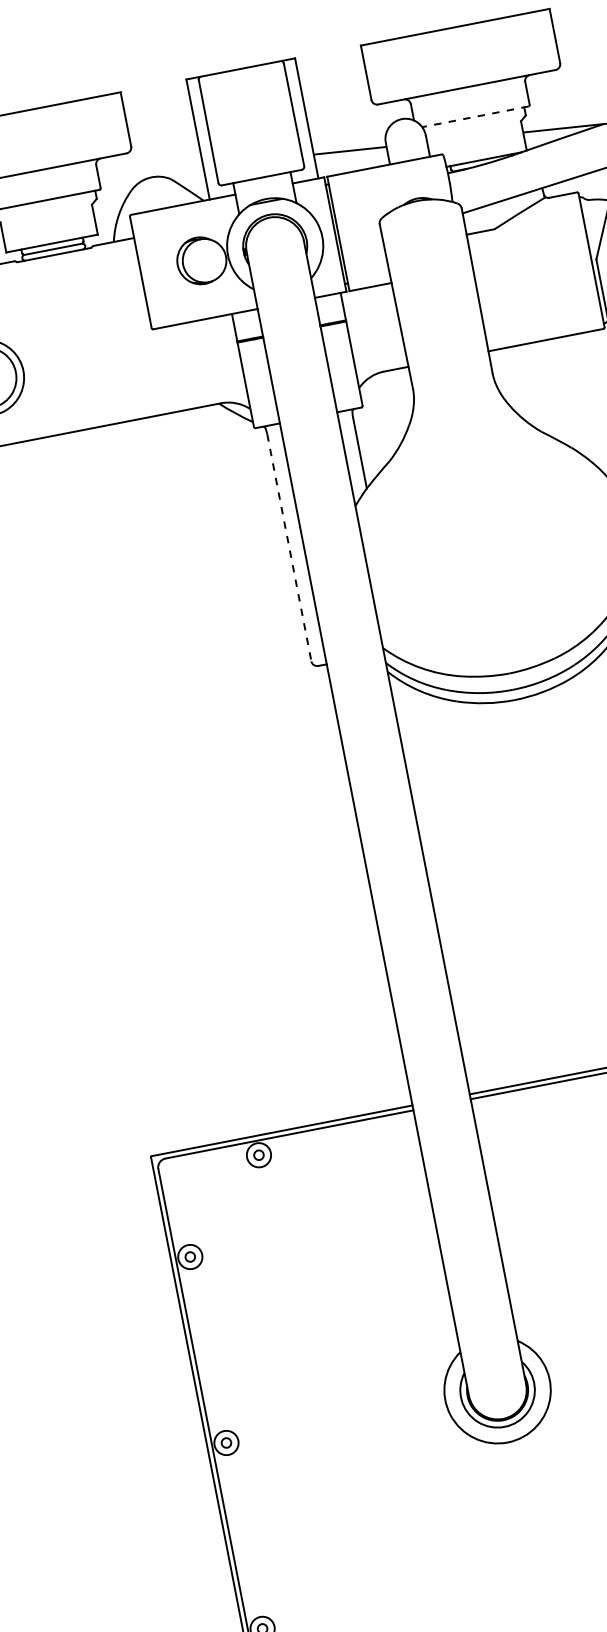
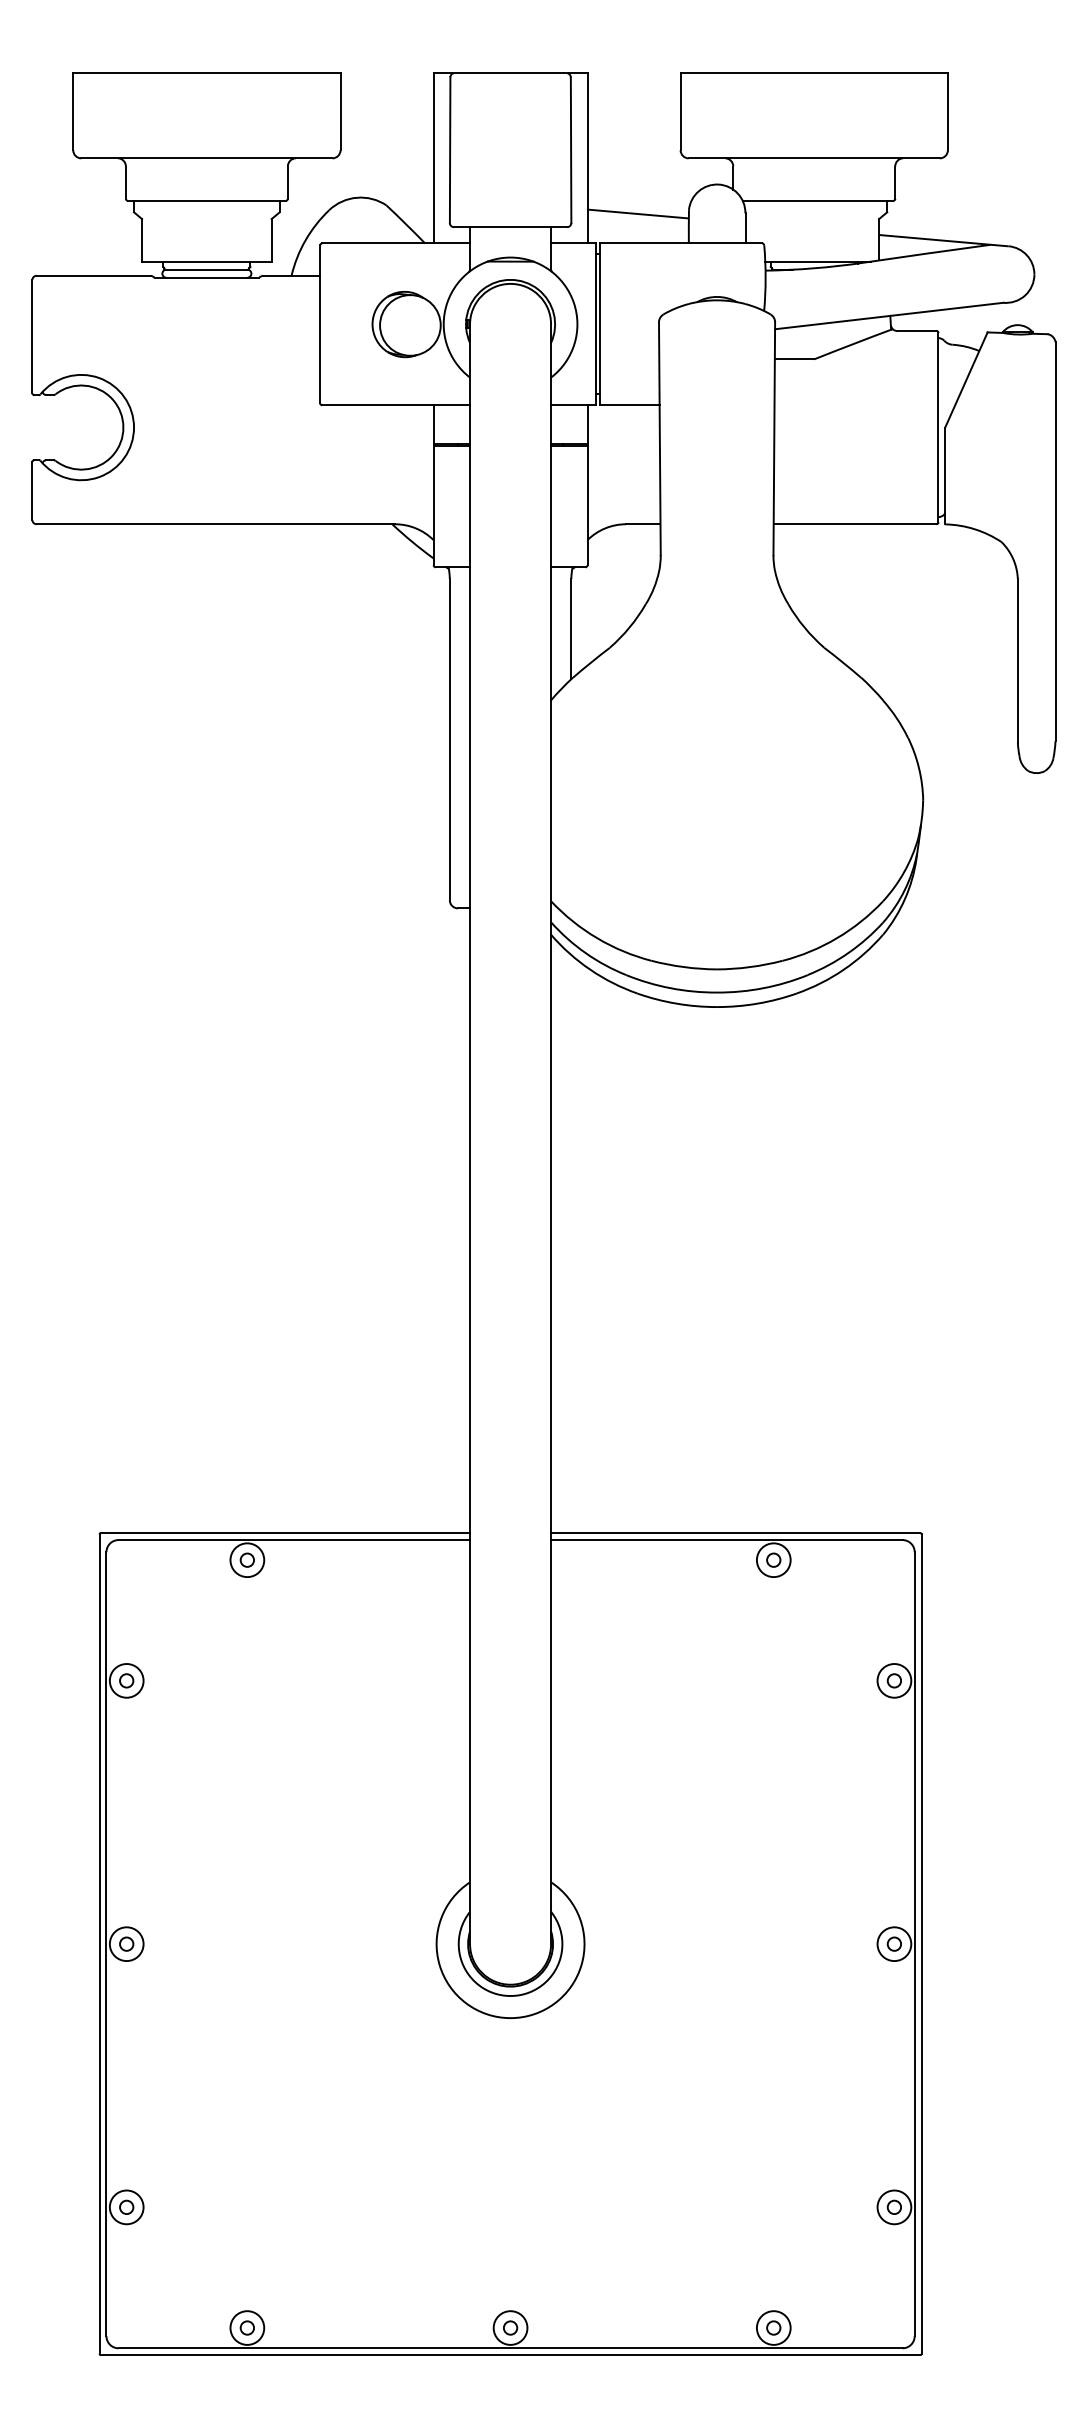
line: (474, 116) -> (817, 200), dashed -> solid
line: (289, 547) -> (449, 739), dashed -> solid

